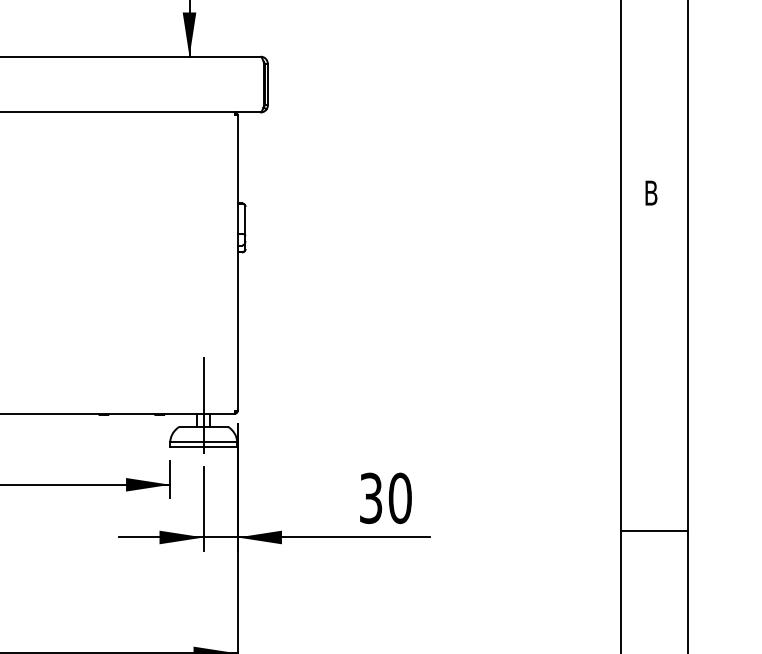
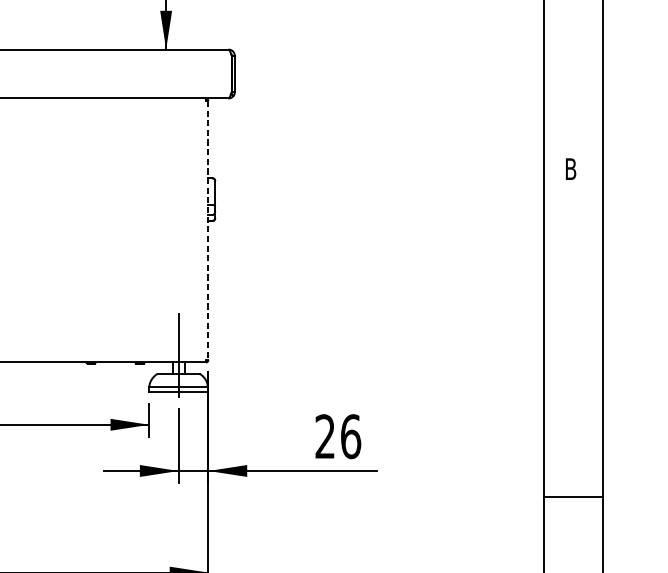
line: (237, 263) -> (208, 230), solid -> dashed
text: (386, 497) -> (338, 435), 30 -> 26
line: (654, 531) -> (573, 497), moved

